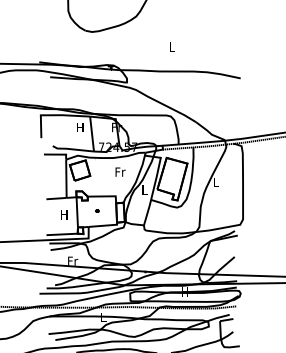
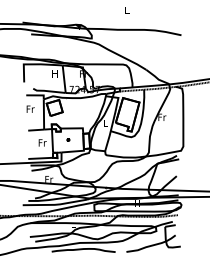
text: (120, 171) -> (30, 108), moved
text: (216, 182) -> (162, 117), L -> Fr
text: (64, 214) -> (42, 142), H -> Fr

